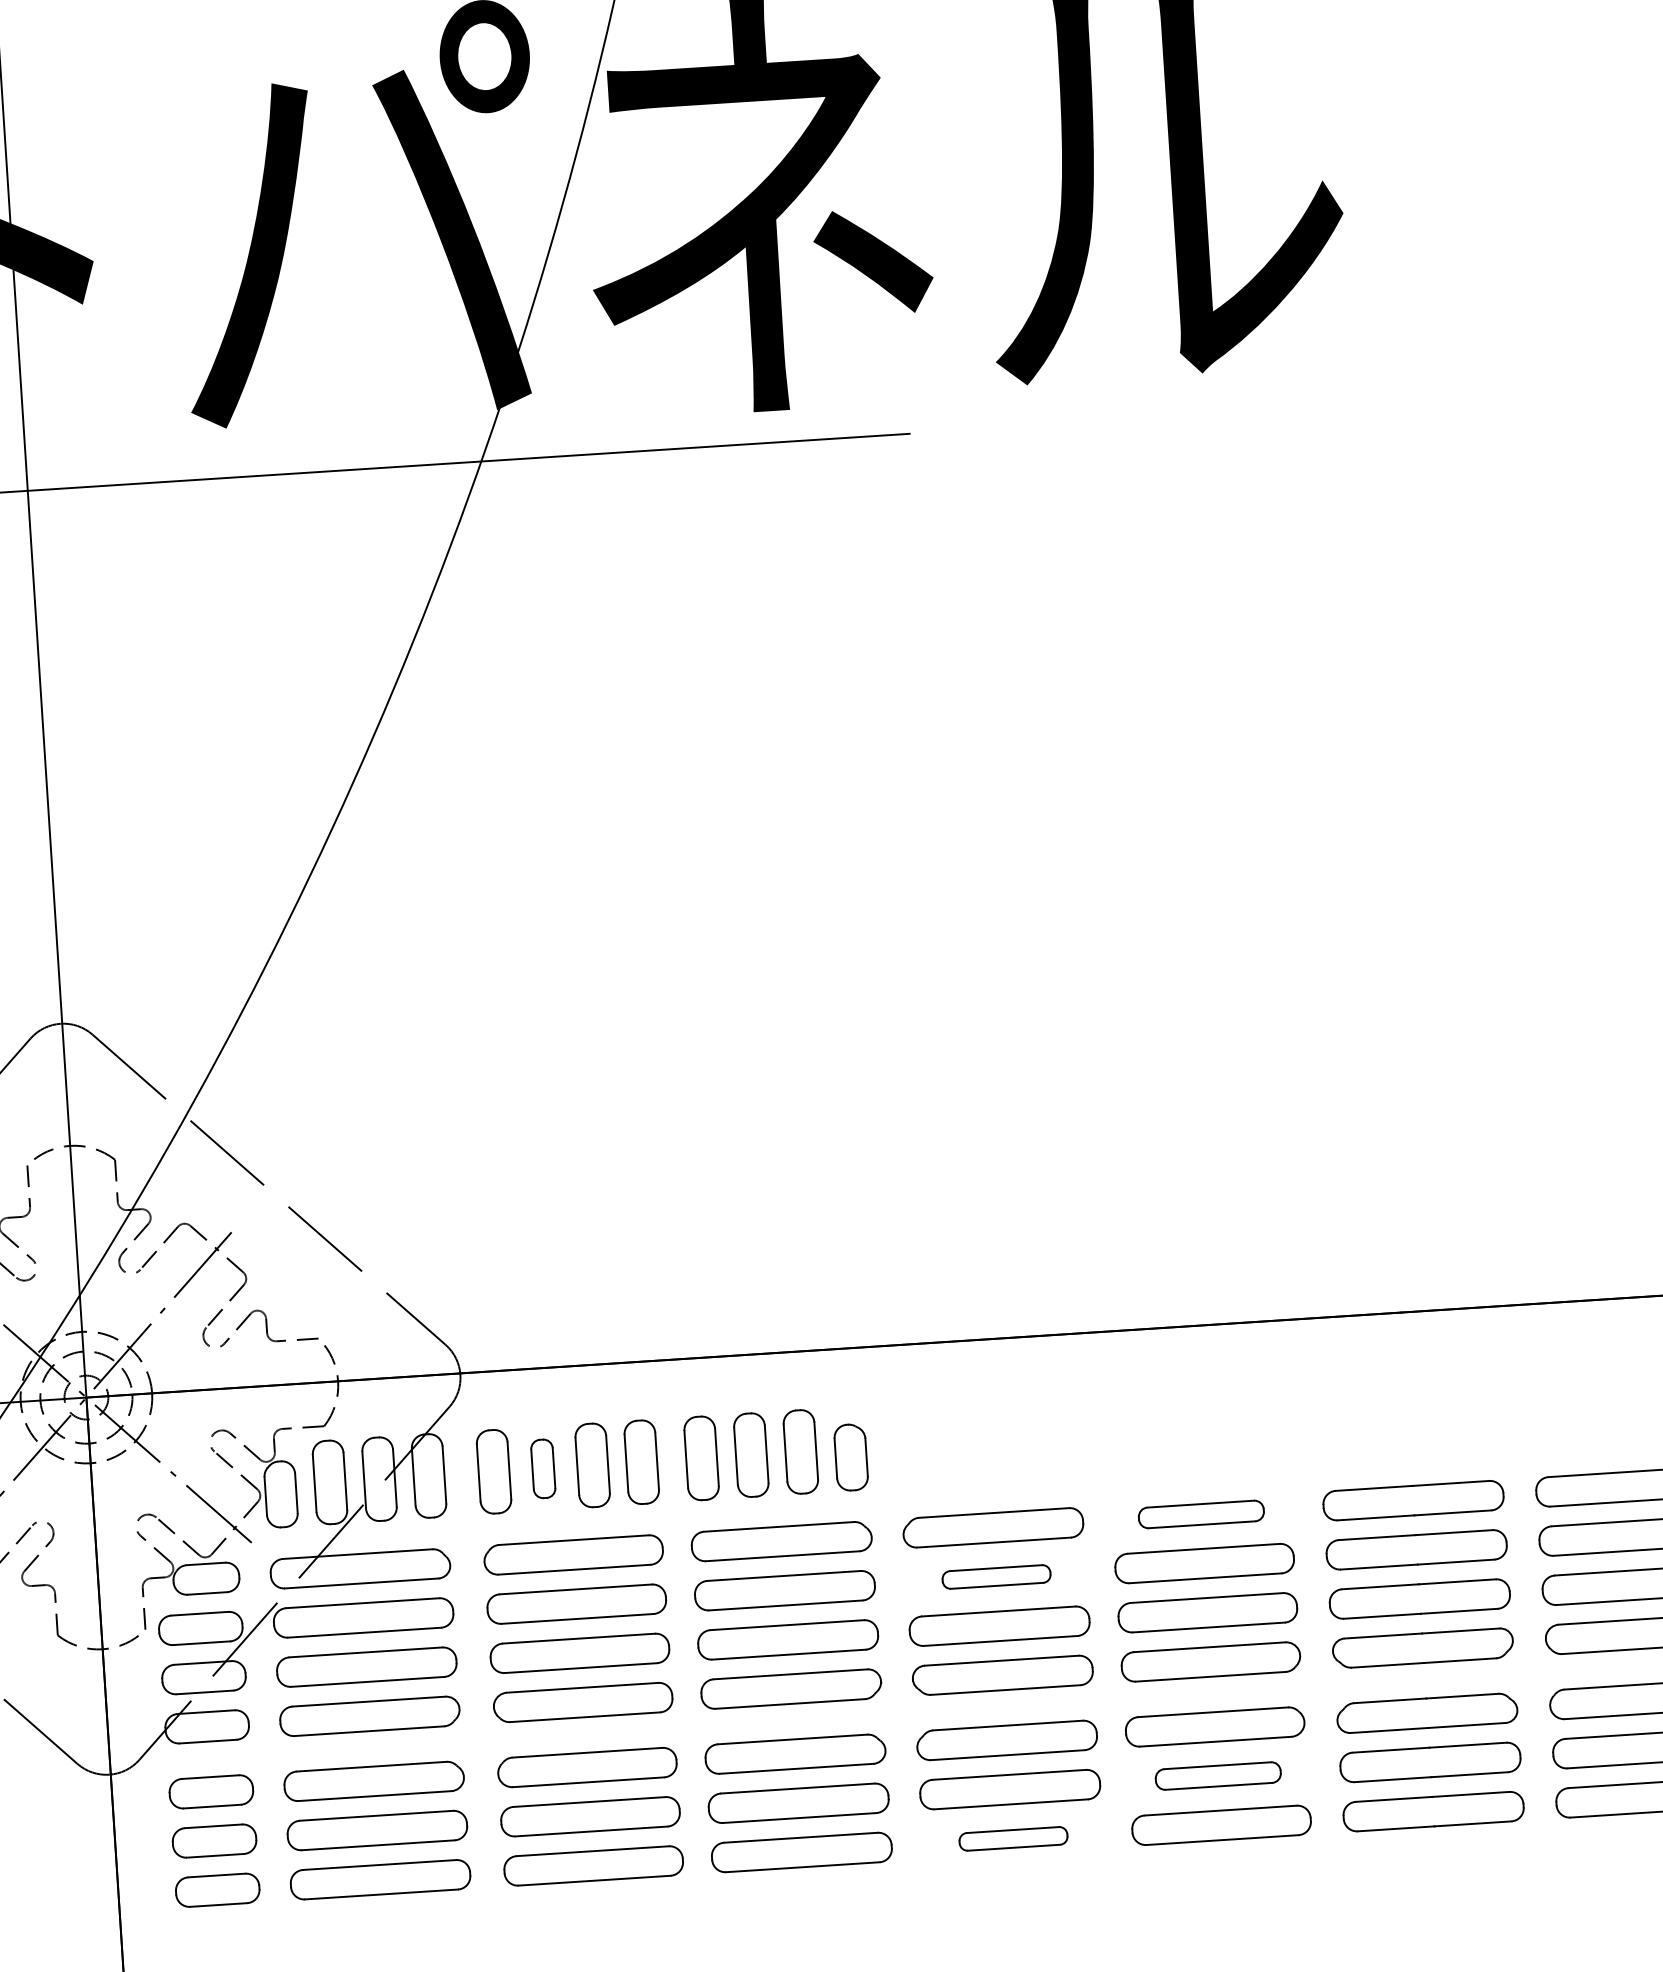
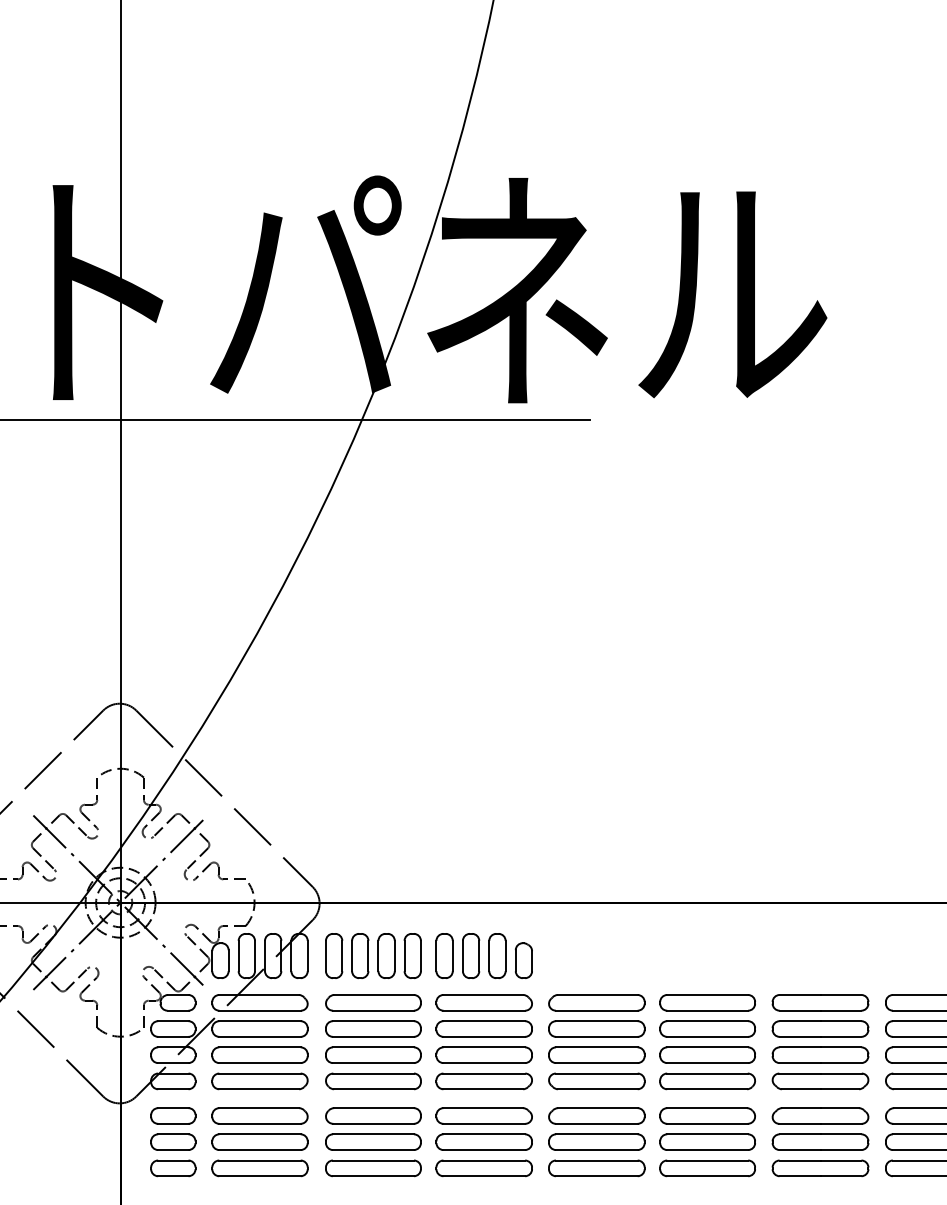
part: (543, 1469) -> (360, 956), size x1.43
part: (1201, 1513) -> (707, 1002), size x1.43
part: (995, 1576) -> (596, 1028), size x1.67
part: (1218, 1774) -> (707, 1141), size x1.43
part: (1012, 1839) -> (596, 1168), size x1.67

